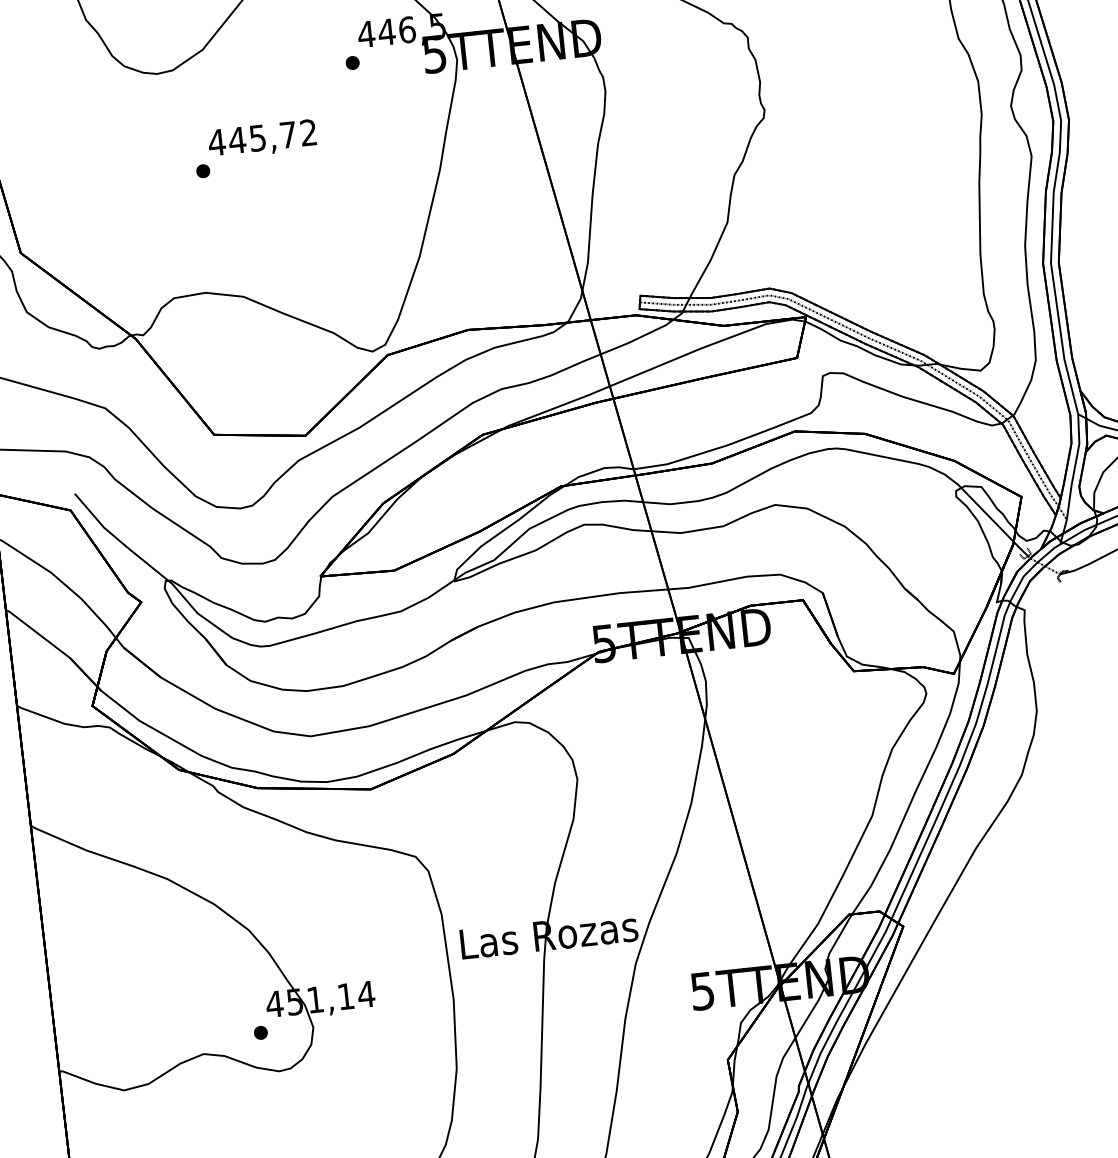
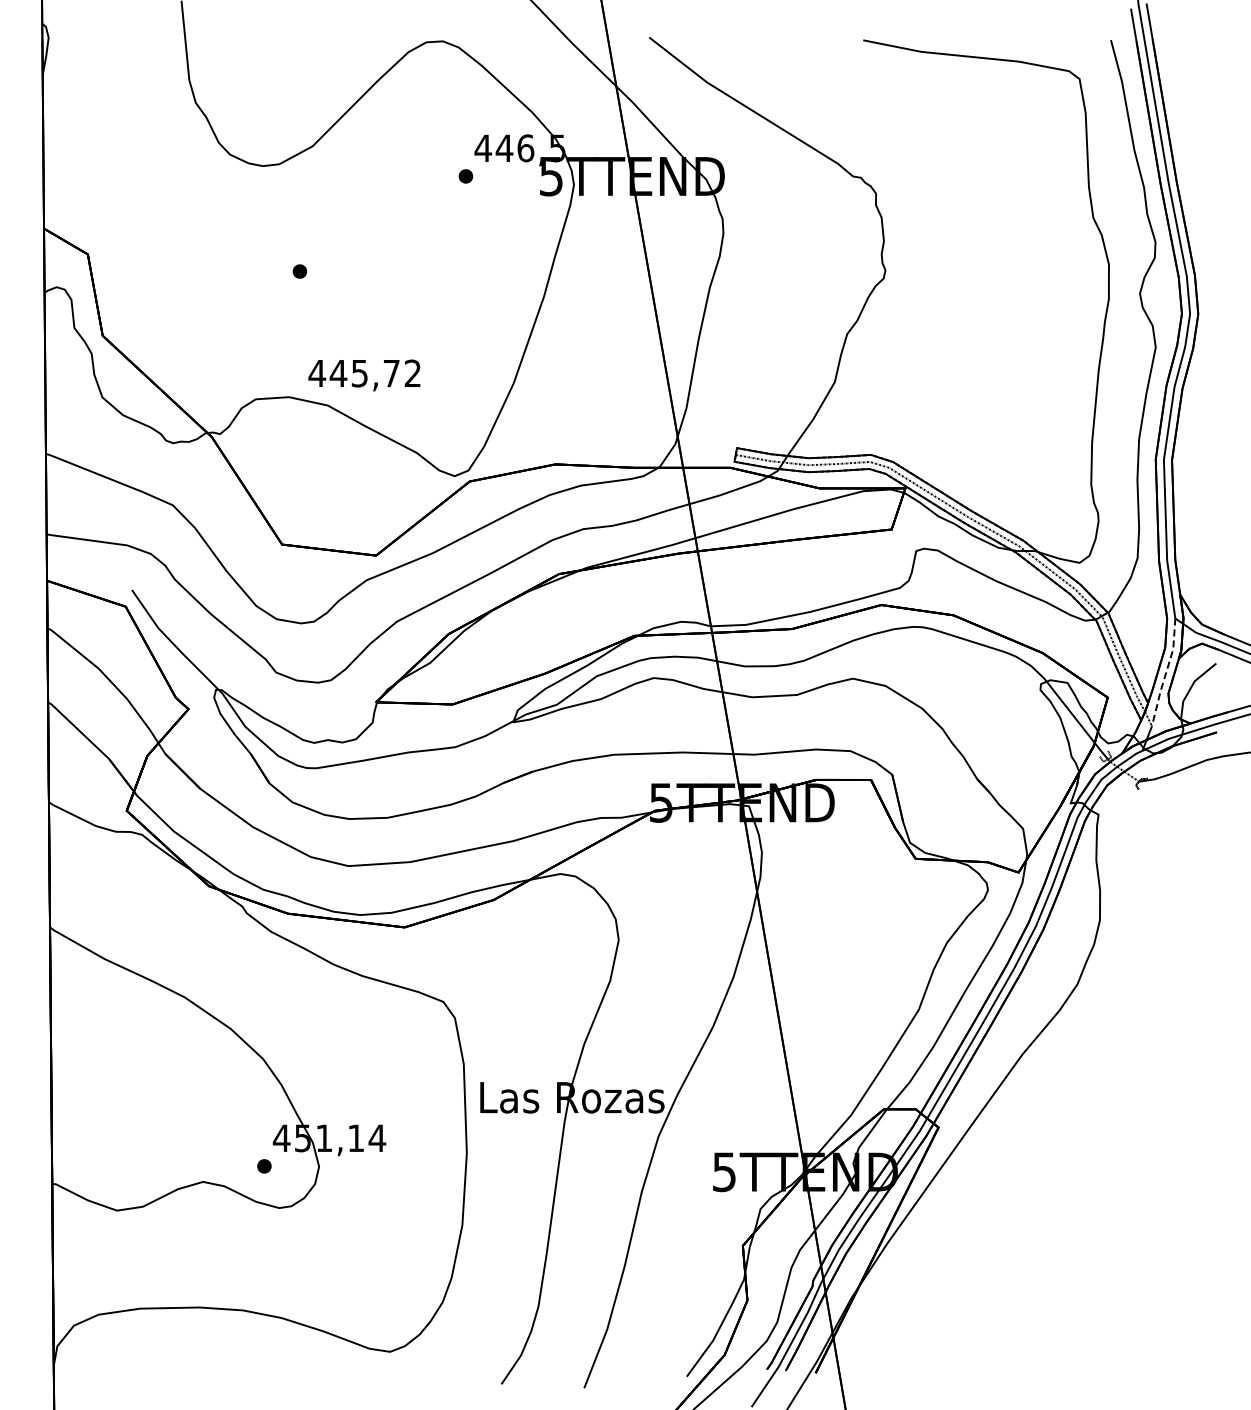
text: (262, 139) -> (364, 375), moved
line: (1075, 466) -> (1166, 672), solid -> dashed

